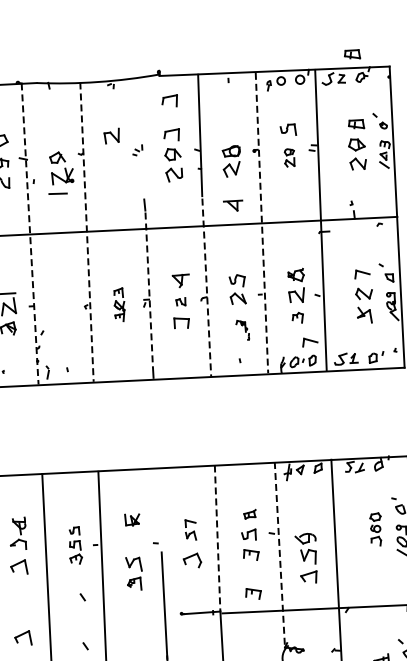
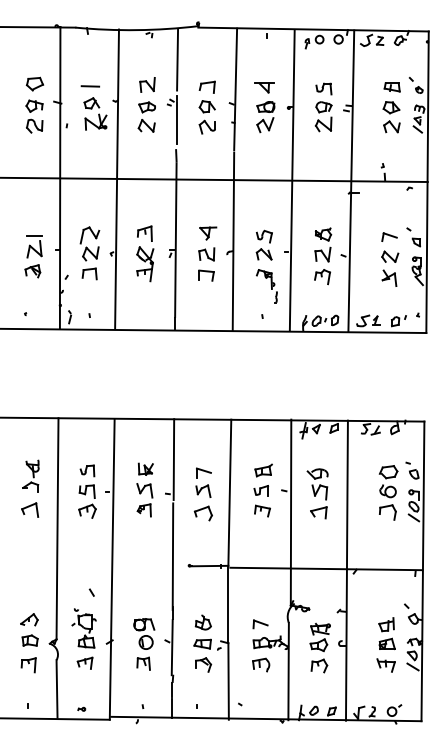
part: (351, 54) -> (391, 17), removed
part: (168, 100) -> (206, 52), removed
line: (140, 109) -> (177, 59), added
part: (289, 157) -> (323, 116), size x1.67
part: (112, 167) -> (146, 116), added
line: (143, 171) -> (176, 122), added
line: (57, 193) -> (89, 86), moved
part: (233, 205) -> (264, 87), moved
line: (262, 223) -> (292, 180), dashed -> solid
line: (87, 232) -> (117, 179), dashed -> solid
line: (30, 233) -> (60, 177), dashed -> solid
line: (206, 288) -> (233, 242), dashed -> solid
line: (148, 289) -> (175, 240), dashed -> solid
part: (180, 302) -> (206, 254), size x1.67
part: (119, 304) -> (145, 253), size x1.67
part: (63, 307) -> (89, 253), added
part: (297, 318) -> (322, 277), size x1.43
part: (242, 330) -> (266, 286), size x1.67
part: (310, 341) -> (333, 301), removed
line: (159, 508) -> (173, 459), added
part: (249, 514) -> (263, 470), size x1.43
part: (190, 529) -> (203, 482), size x1.43
part: (376, 529) -> (388, 492), size x1.67
line: (217, 539) -> (229, 493), dashed -> solid
part: (75, 545) -> (87, 491), size x1.43
line: (280, 554) -> (291, 512), dashed -> solid
part: (306, 558) -> (317, 493), moved
part: (134, 574) -> (144, 500), moved
part: (253, 593) -> (262, 549), removed
line: (82, 597) -> (91, 543), removed
part: (23, 637) -> (30, 580), removed

